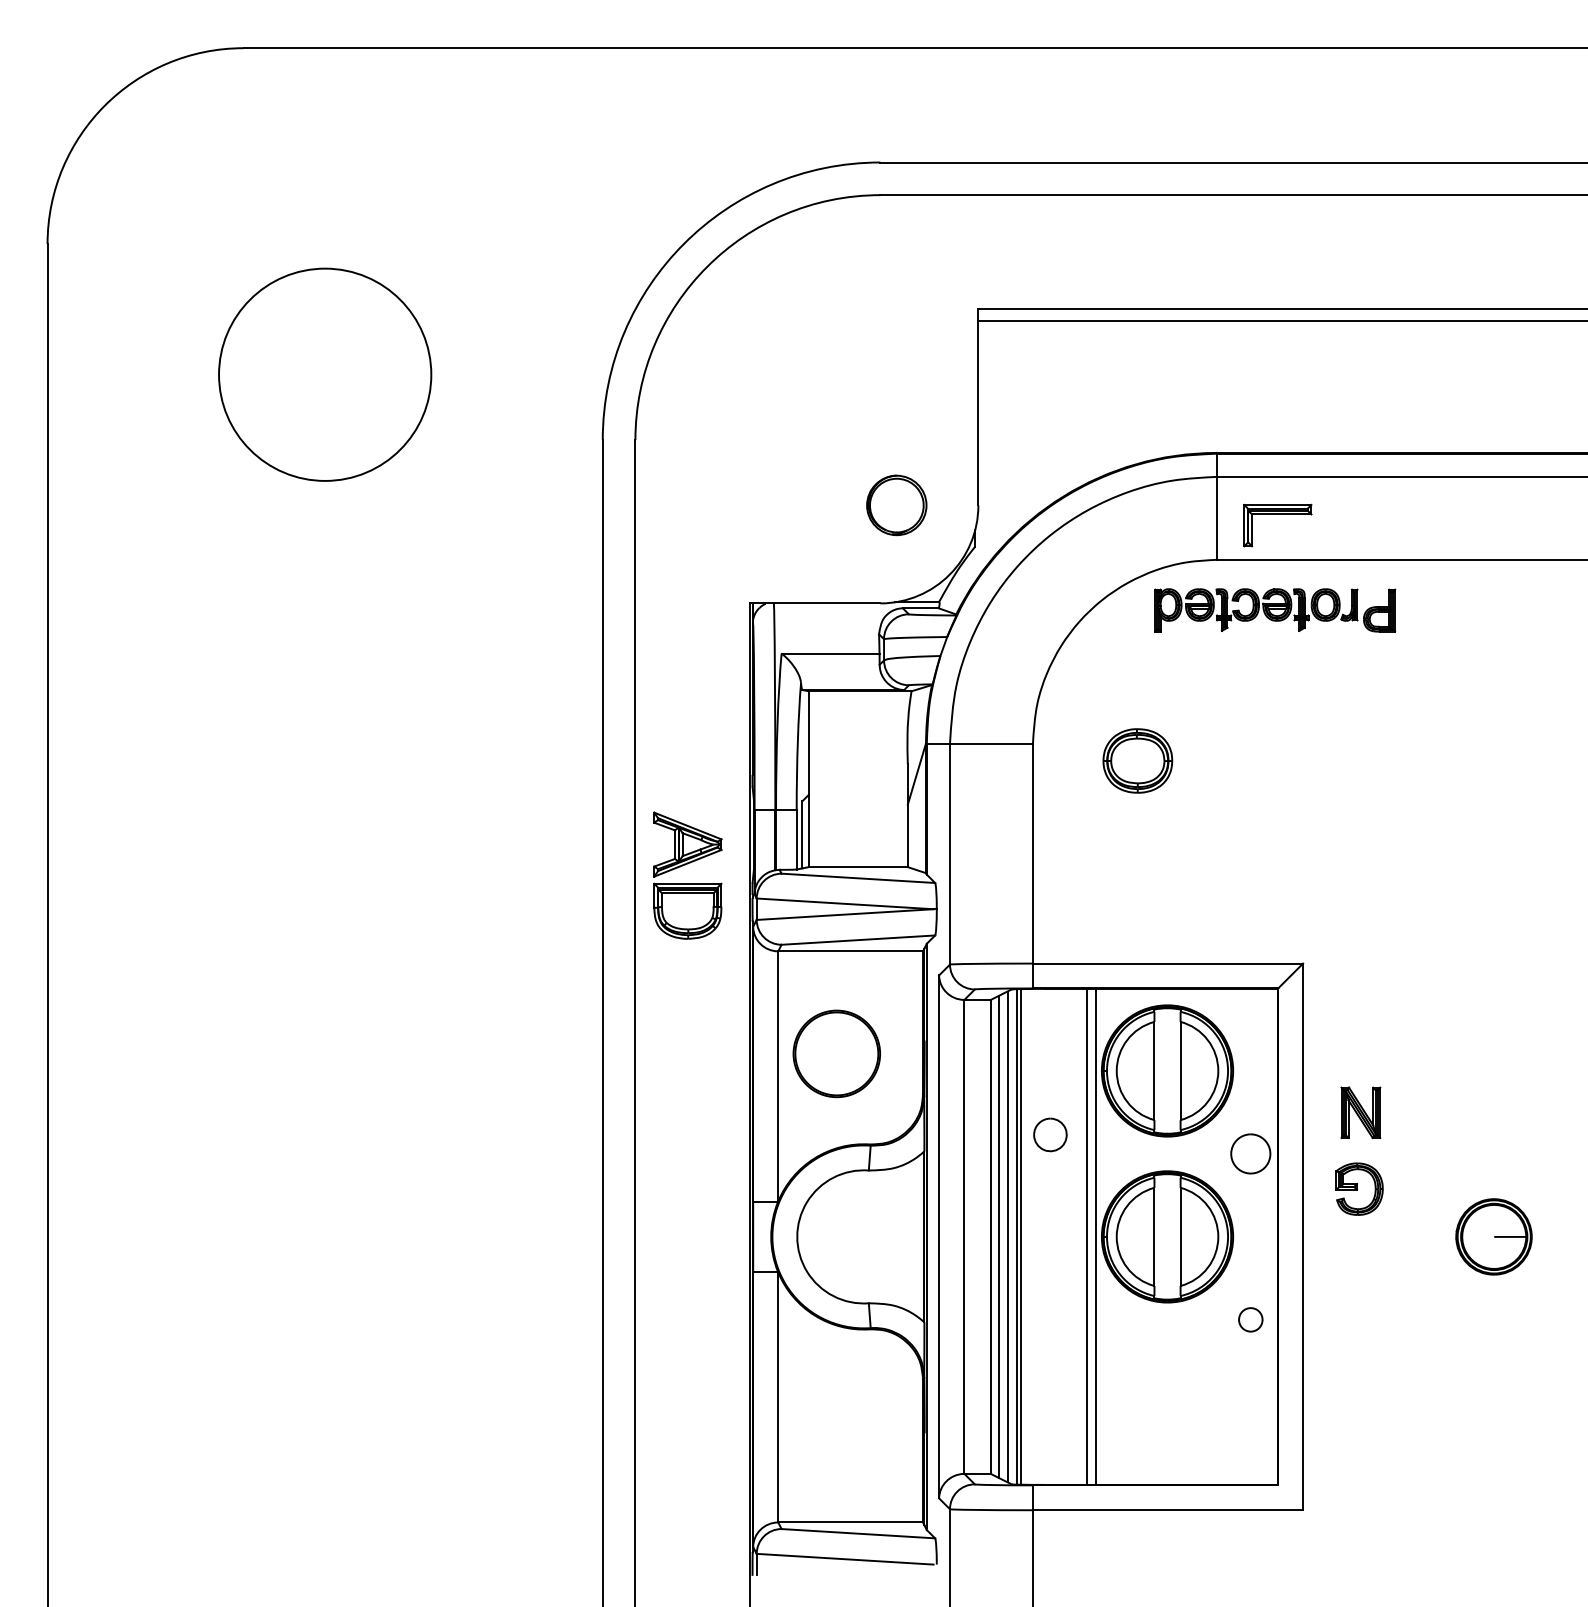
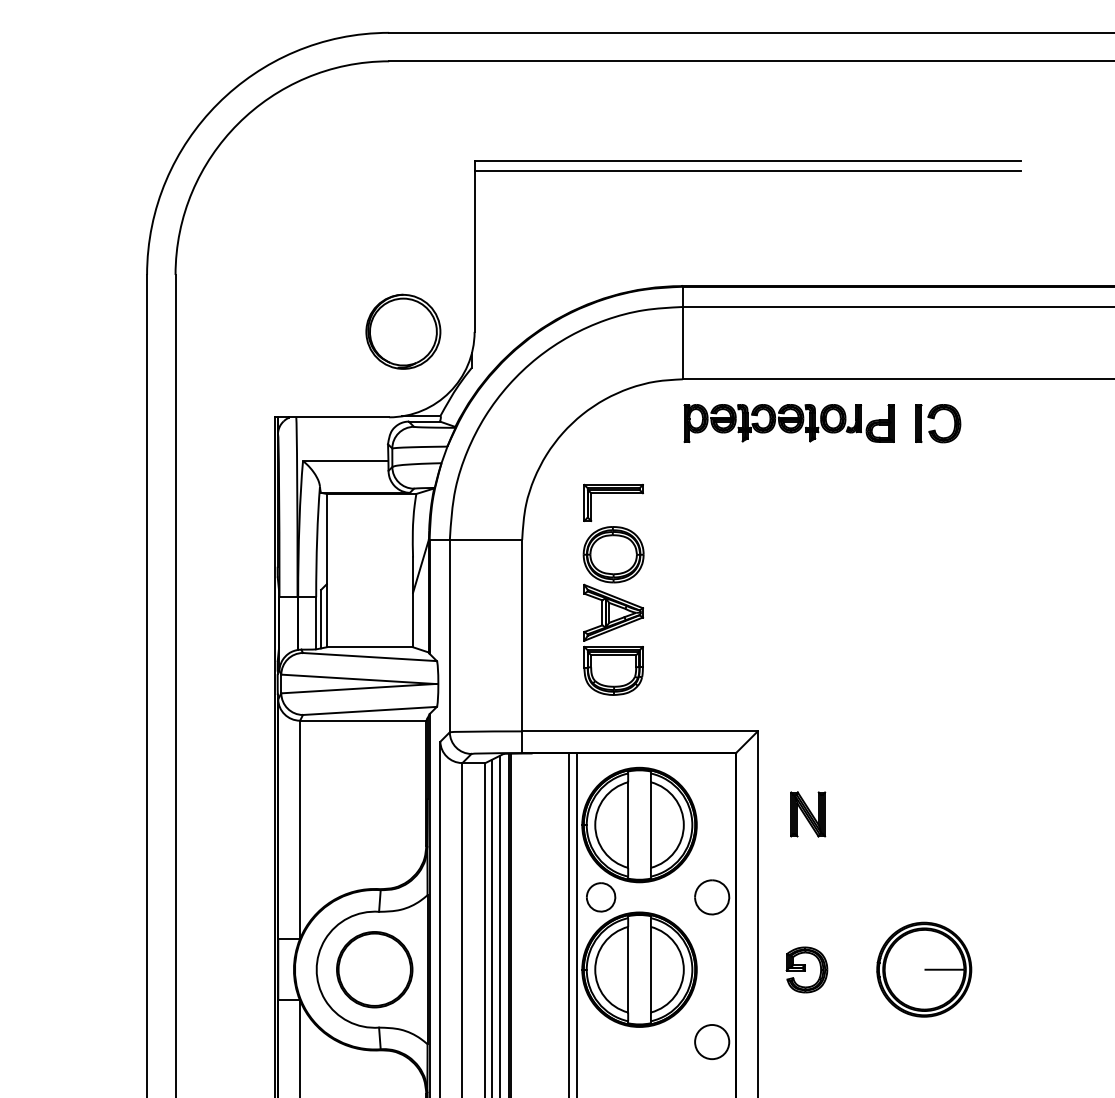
part: (896, 505) -> (403, 331), size x1.43
part: (1277, 514) -> (613, 493), moved
part: (1505, 605) -> (934, 419), added
part: (1275, 610) -> (789, 423), moved
part: (687, 883) -> (613, 646), moved
part: (836, 1053) -> (374, 969), moved
part: (1360, 1112) -> (807, 814), moved
part: (1050, 1134) -> (601, 896), moved
part: (1359, 1188) -> (806, 969), moved
part: (1493, 1236) -> (923, 969), size x1.43
circle: (1250, 1319) -> (711, 1041), size x1.67

